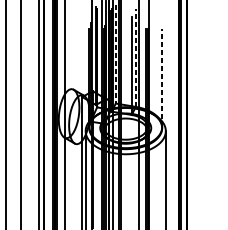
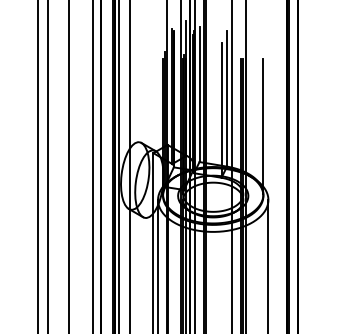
line: (115, 54) -> (199, 94), dashed -> solid
line: (136, 58) -> (227, 99), dashed -> solid
line: (162, 77) -> (263, 126), dashed -> solid

